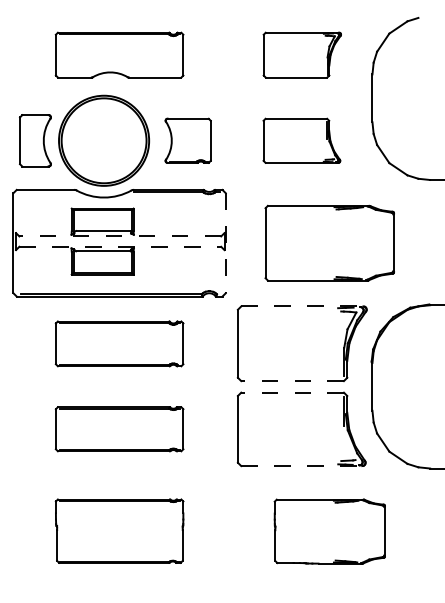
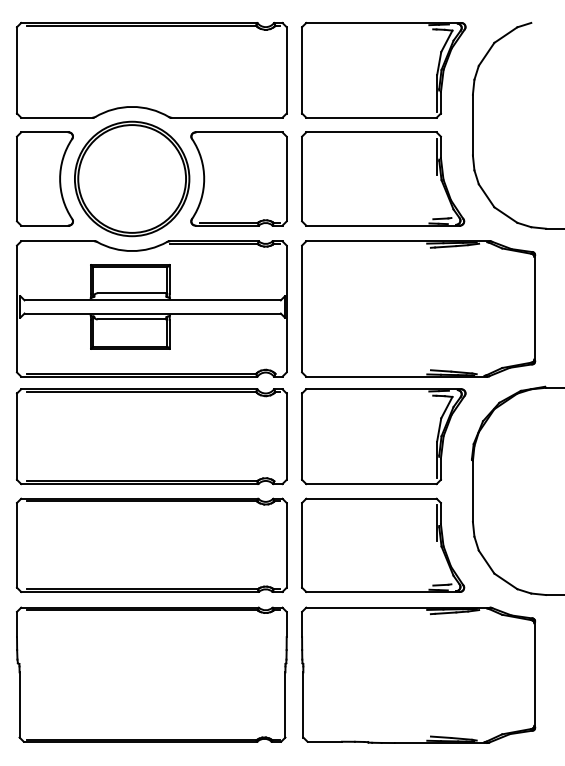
part: (119, 54) -> (151, 69), size x1.67
part: (302, 54) -> (383, 69), size x1.67
part: (35, 140) -> (44, 178), size x1.43
part: (187, 140) -> (238, 178), size x1.67
part: (302, 140) -> (383, 178), size x1.67
line: (120, 236) -> (152, 300), dashed -> solid
part: (329, 242) -> (418, 308), size x1.43
line: (225, 243) -> (286, 309), dashed -> solid
line: (120, 246) -> (153, 313), dashed -> solid
line: (302, 306) -> (383, 389), dashed -> solid
part: (119, 343) -> (151, 436), size x1.67
line: (292, 381) -> (371, 484), dashed -> solid
line: (292, 392) -> (371, 498), dashed -> solid
part: (119, 428) -> (151, 544), size x1.67
line: (302, 465) -> (383, 591), dashed -> solid
part: (119, 531) -> (151, 674), size x1.67
part: (329, 531) -> (418, 674), size x1.67

